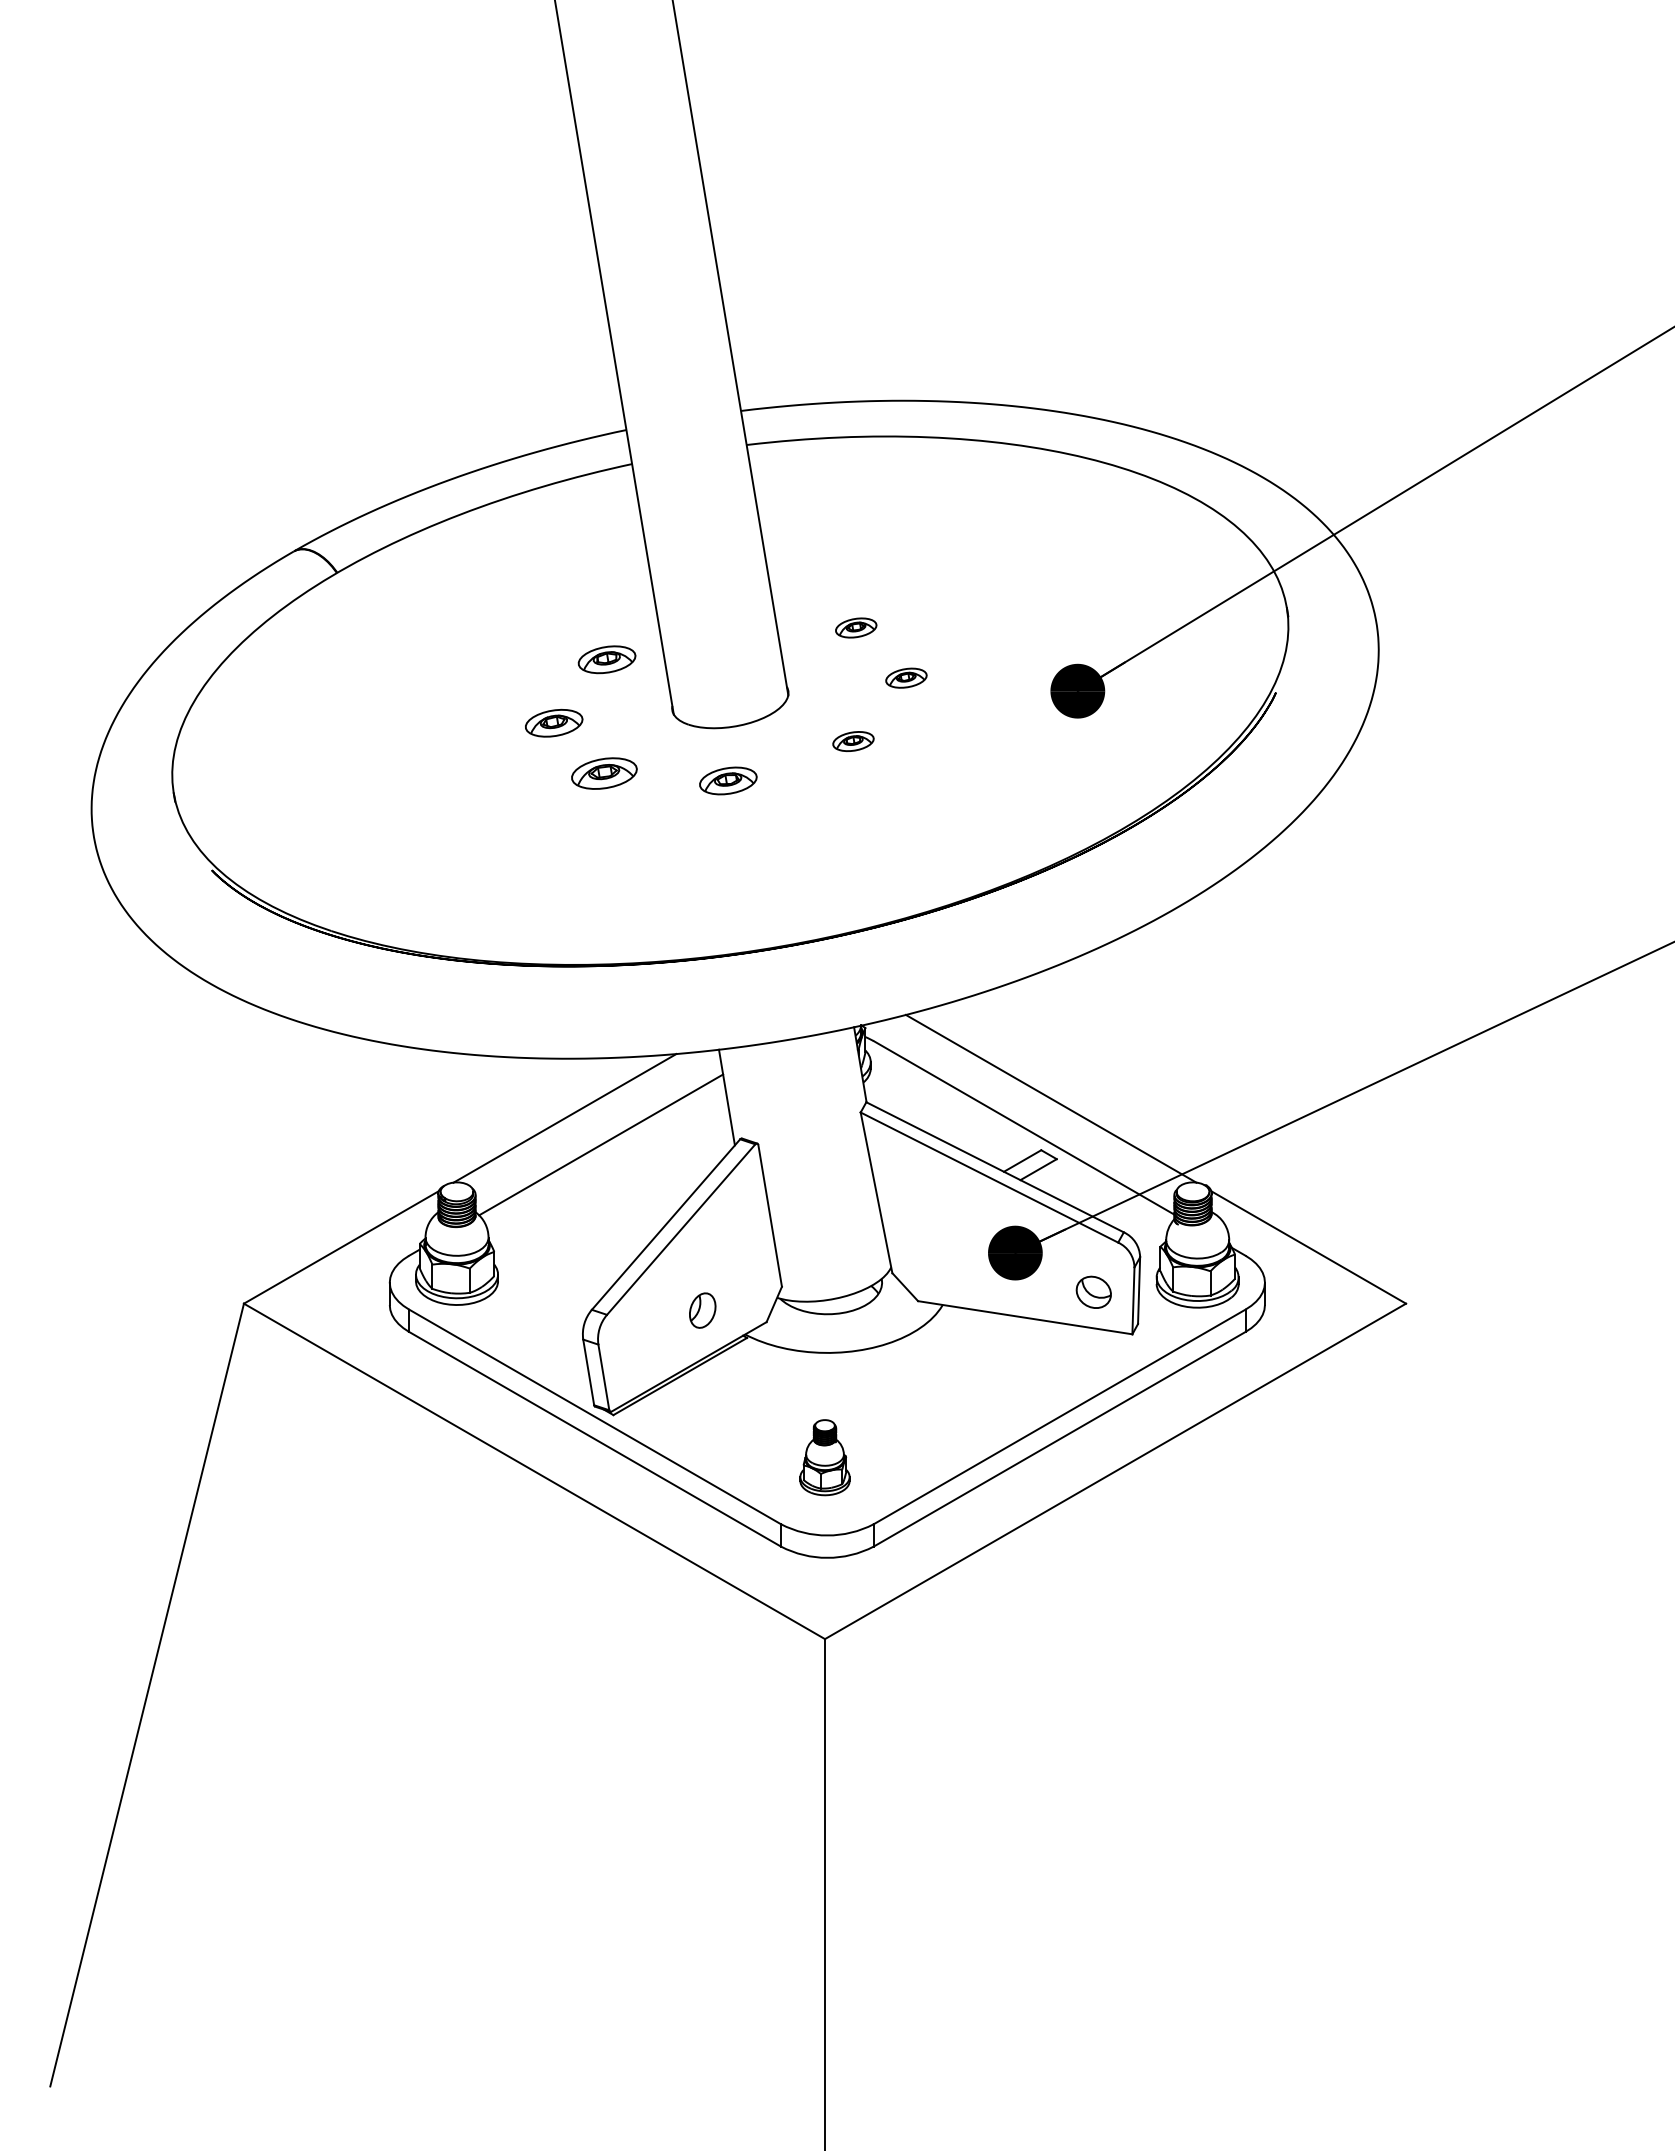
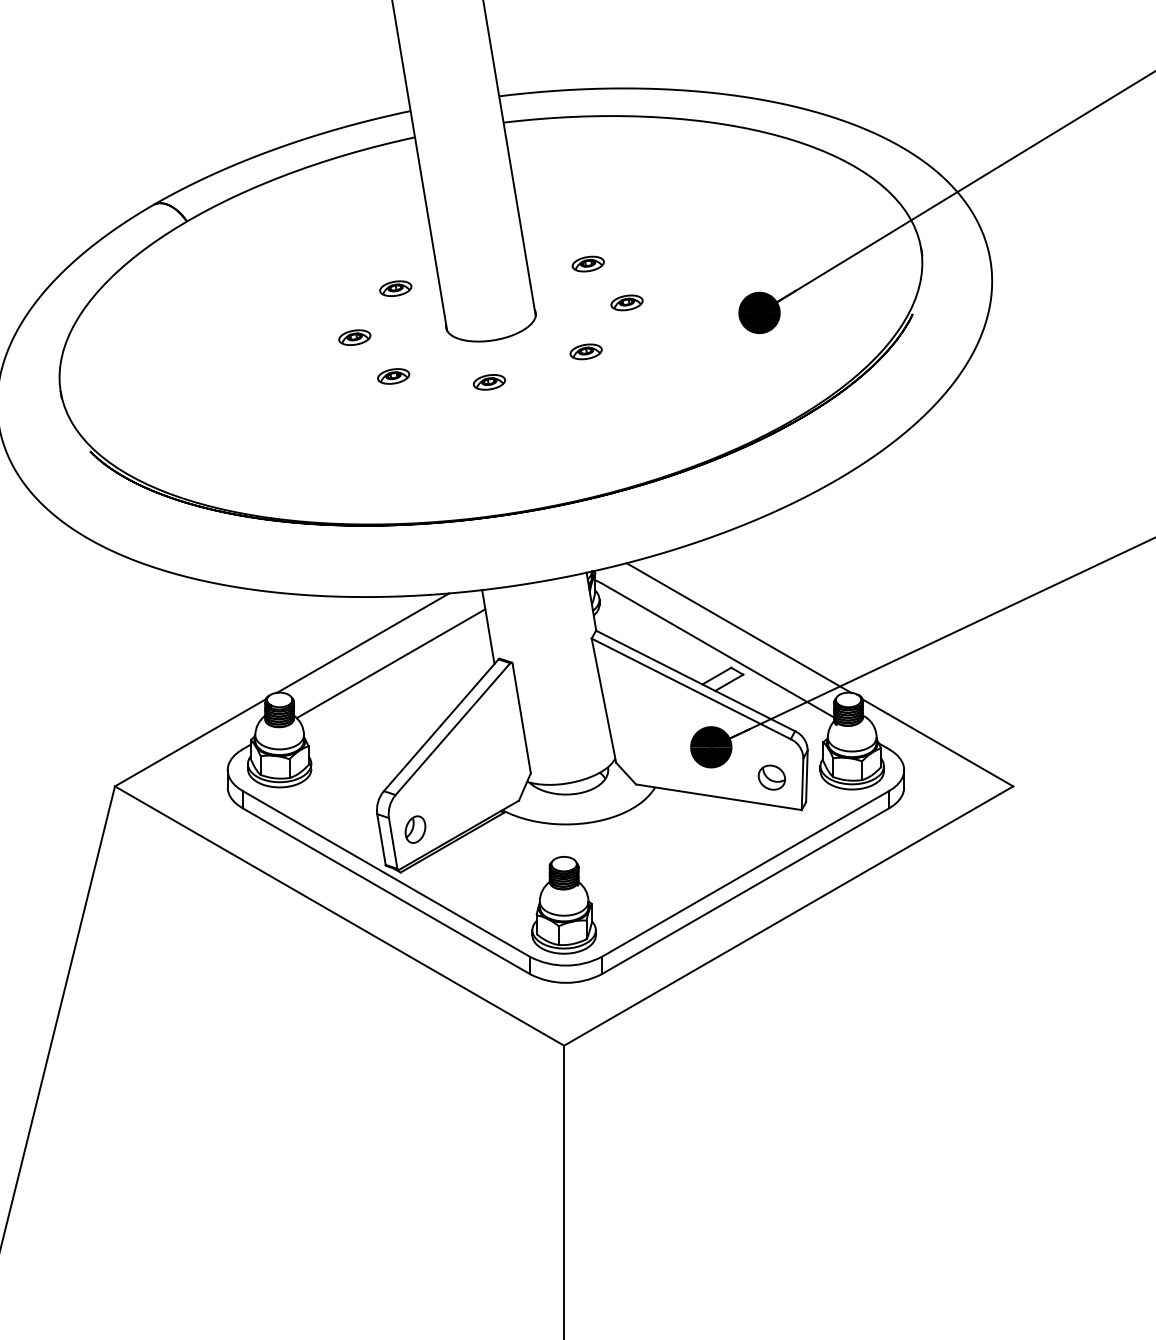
part: (607, 659) -> (395, 288), size x0.71
part: (554, 722) -> (355, 337), size x0.71
part: (604, 772) -> (393, 375), size x0.62
part: (728, 780) -> (489, 381), size x0.71
part: (702, 1310) -> (415, 829), moved
part: (824, 1457) -> (563, 905), size x1.67

